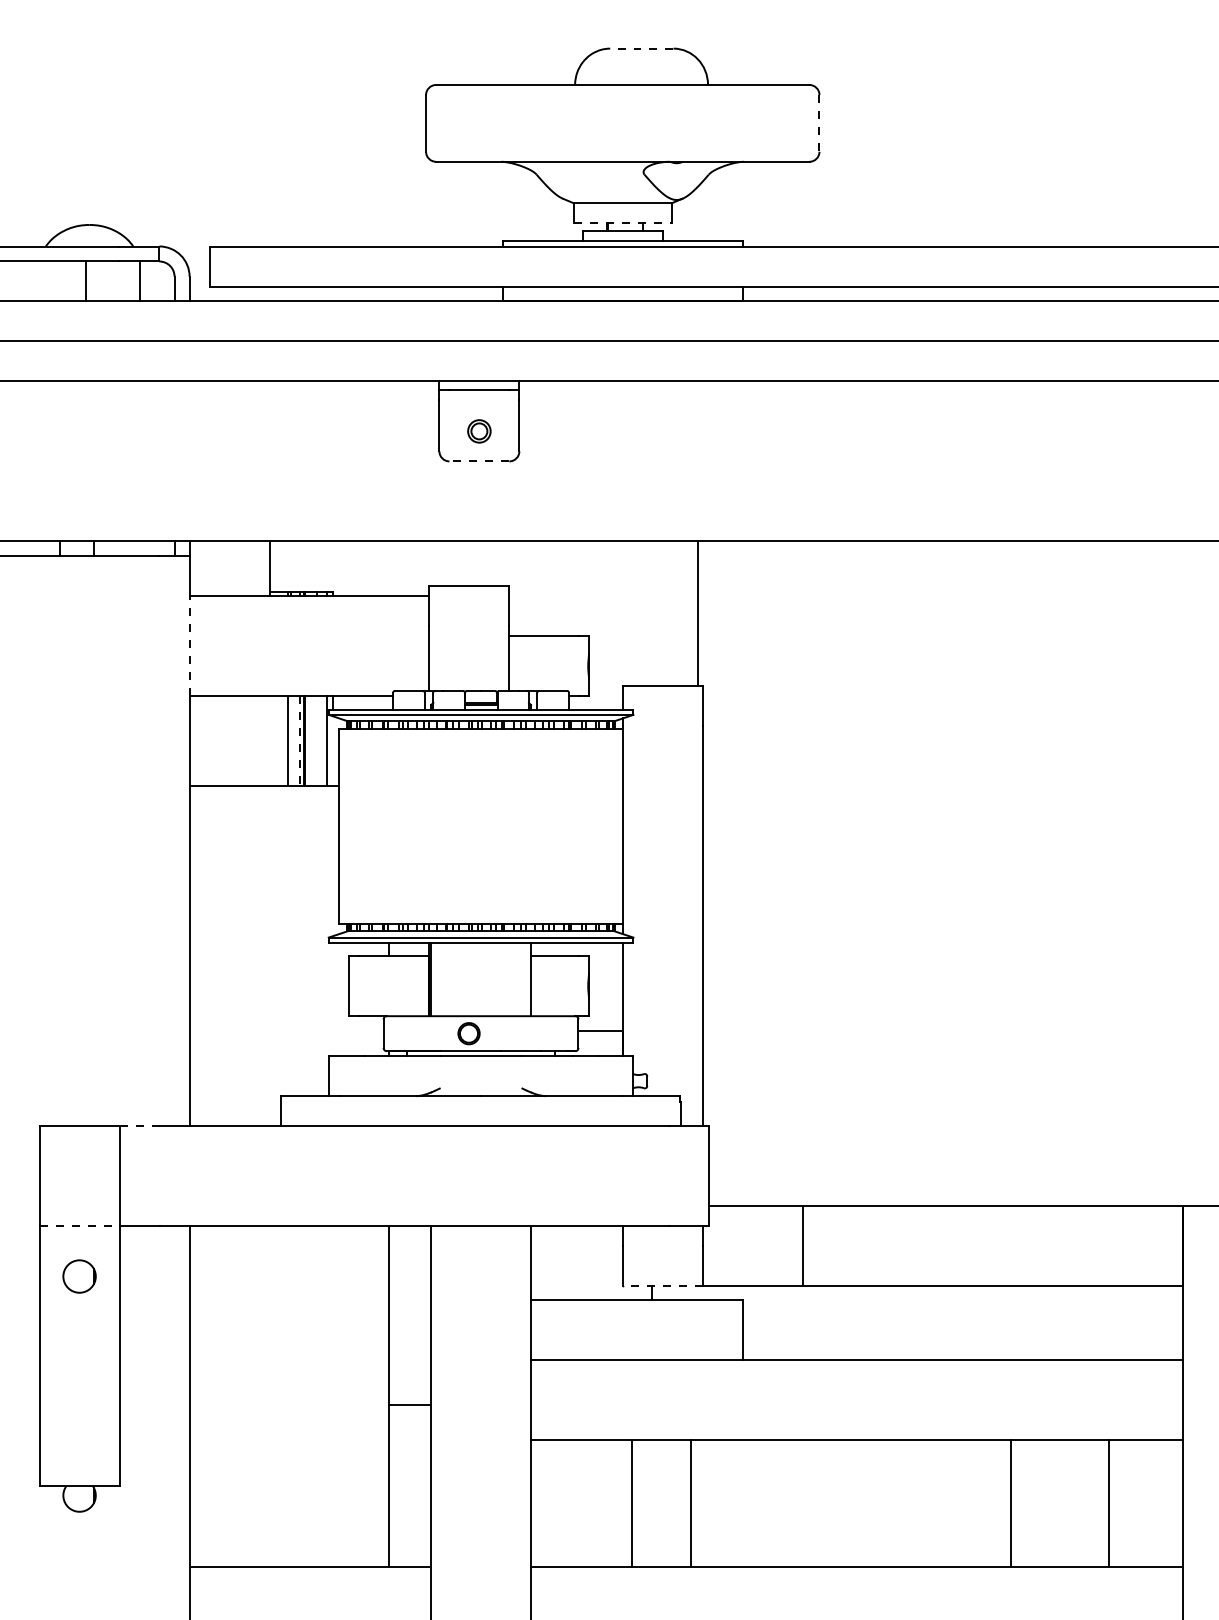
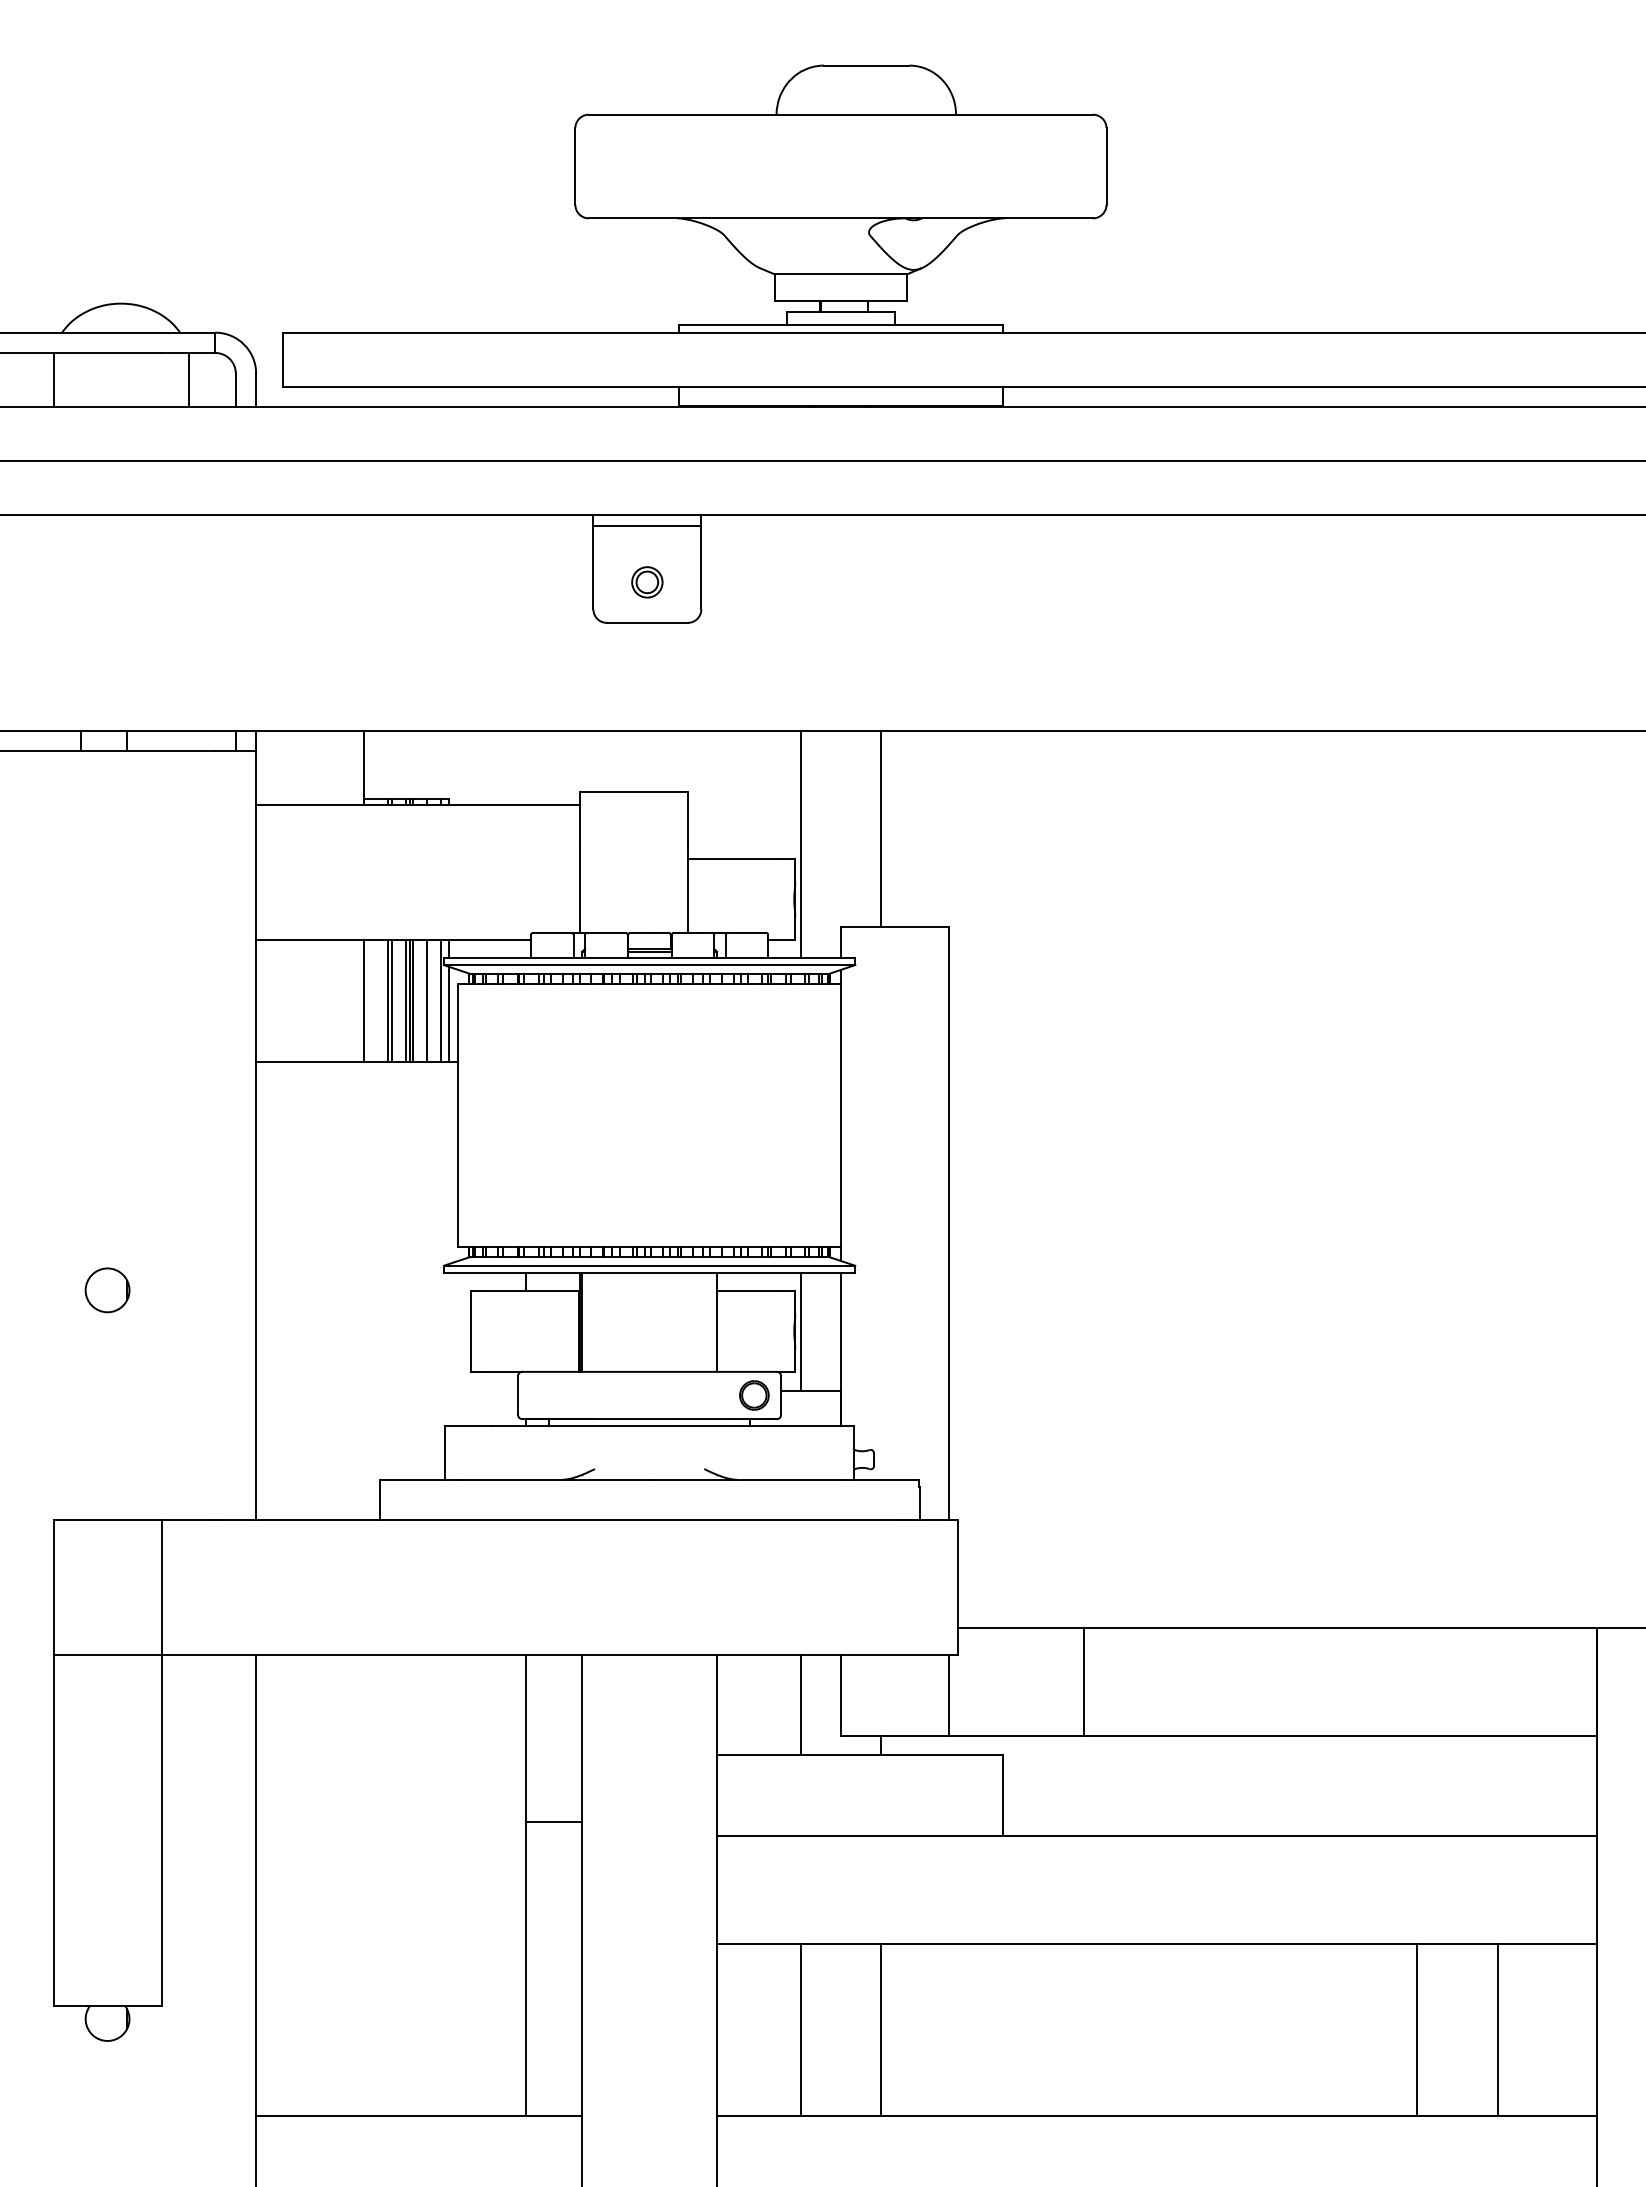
line: (641, 48) -> (866, 65), dashed -> solid
line: (819, 124) -> (1106, 167), dashed -> solid
line: (622, 223) -> (840, 301), dashed -> solid
line: (85, 281) -> (53, 379), moved
line: (478, 461) -> (646, 622), dashed -> solid
line: (697, 613) -> (880, 828), moved
line: (592, 625) -> (800, 844), added
line: (189, 646) -> (256, 872), dashed -> solid
line: (269, 741) -> (363, 1000), added
line: (290, 741) -> (392, 1000), added
line: (300, 741) -> (405, 1000), dashed -> solid
line: (316, 741) -> (427, 1000), added
line: (332, 750) -> (449, 1013), added
line: (592, 986) -> (800, 1331), added
part: (469, 1033) -> (754, 1395), moved
line: (139, 1126) -> (188, 1520), dashed -> solid
line: (79, 1226) -> (107, 1655), dashed -> solid
line: (592, 1263) -> (800, 1705), added
part: (79, 1276) -> (107, 1290), moved
line: (662, 1286) -> (894, 1736), dashed -> solid
line: (409, 1404) -> (553, 1822), moved
line: (631, 1503) -> (800, 2029), moved
line: (690, 1503) -> (880, 2029), moved
line: (1010, 1503) -> (1416, 2029), moved

